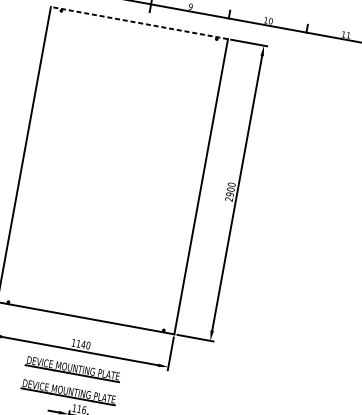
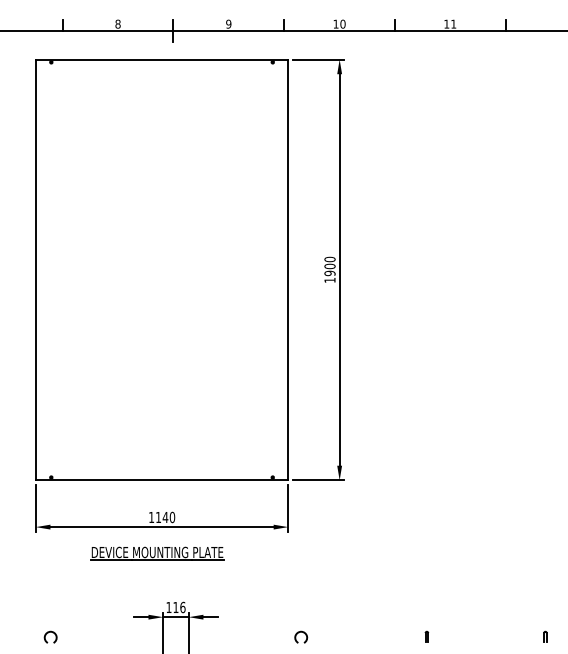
line: (139, 22) -> (161, 59), dashed -> solid
text: (228, 199) -> (329, 280), 2900 -> 1900
part: (69, 392) -> (157, 586), removed

